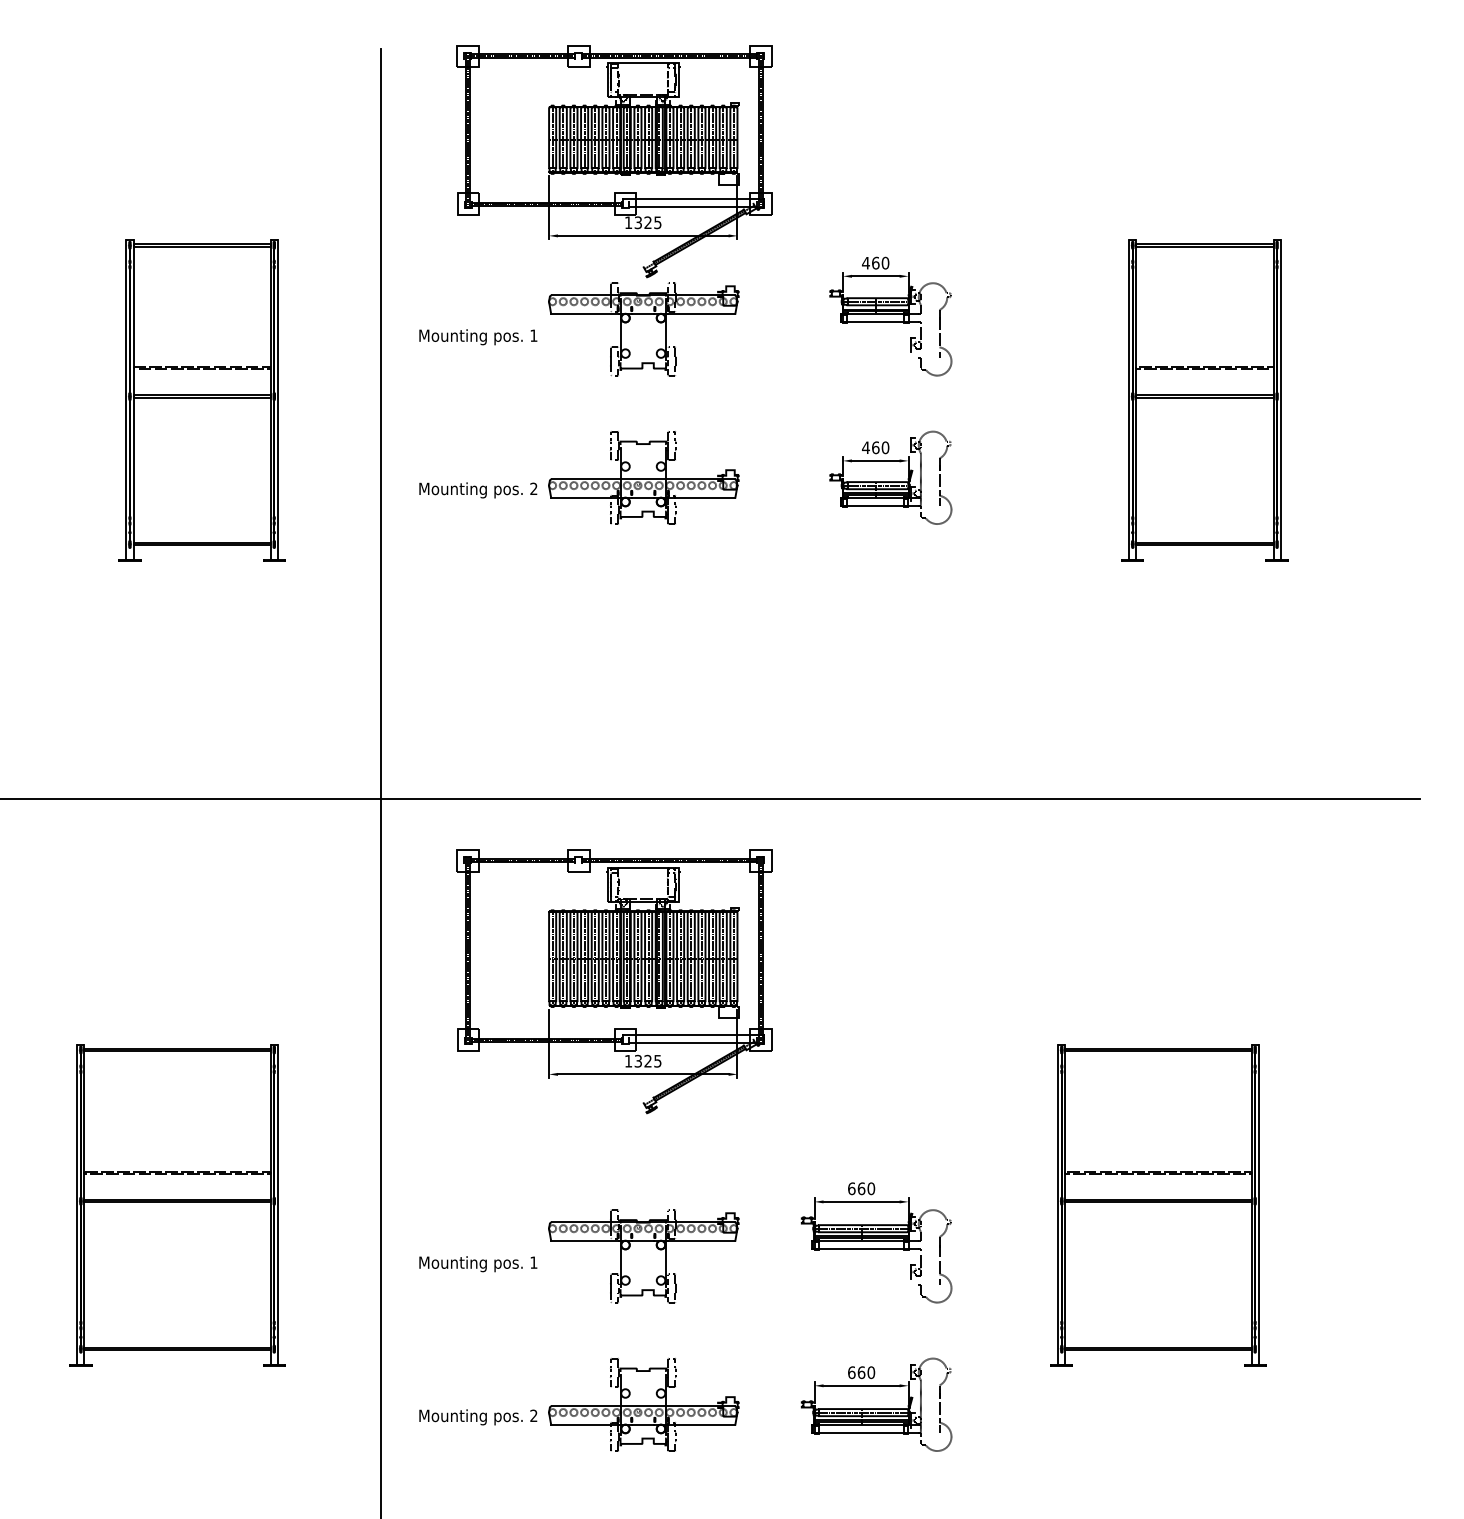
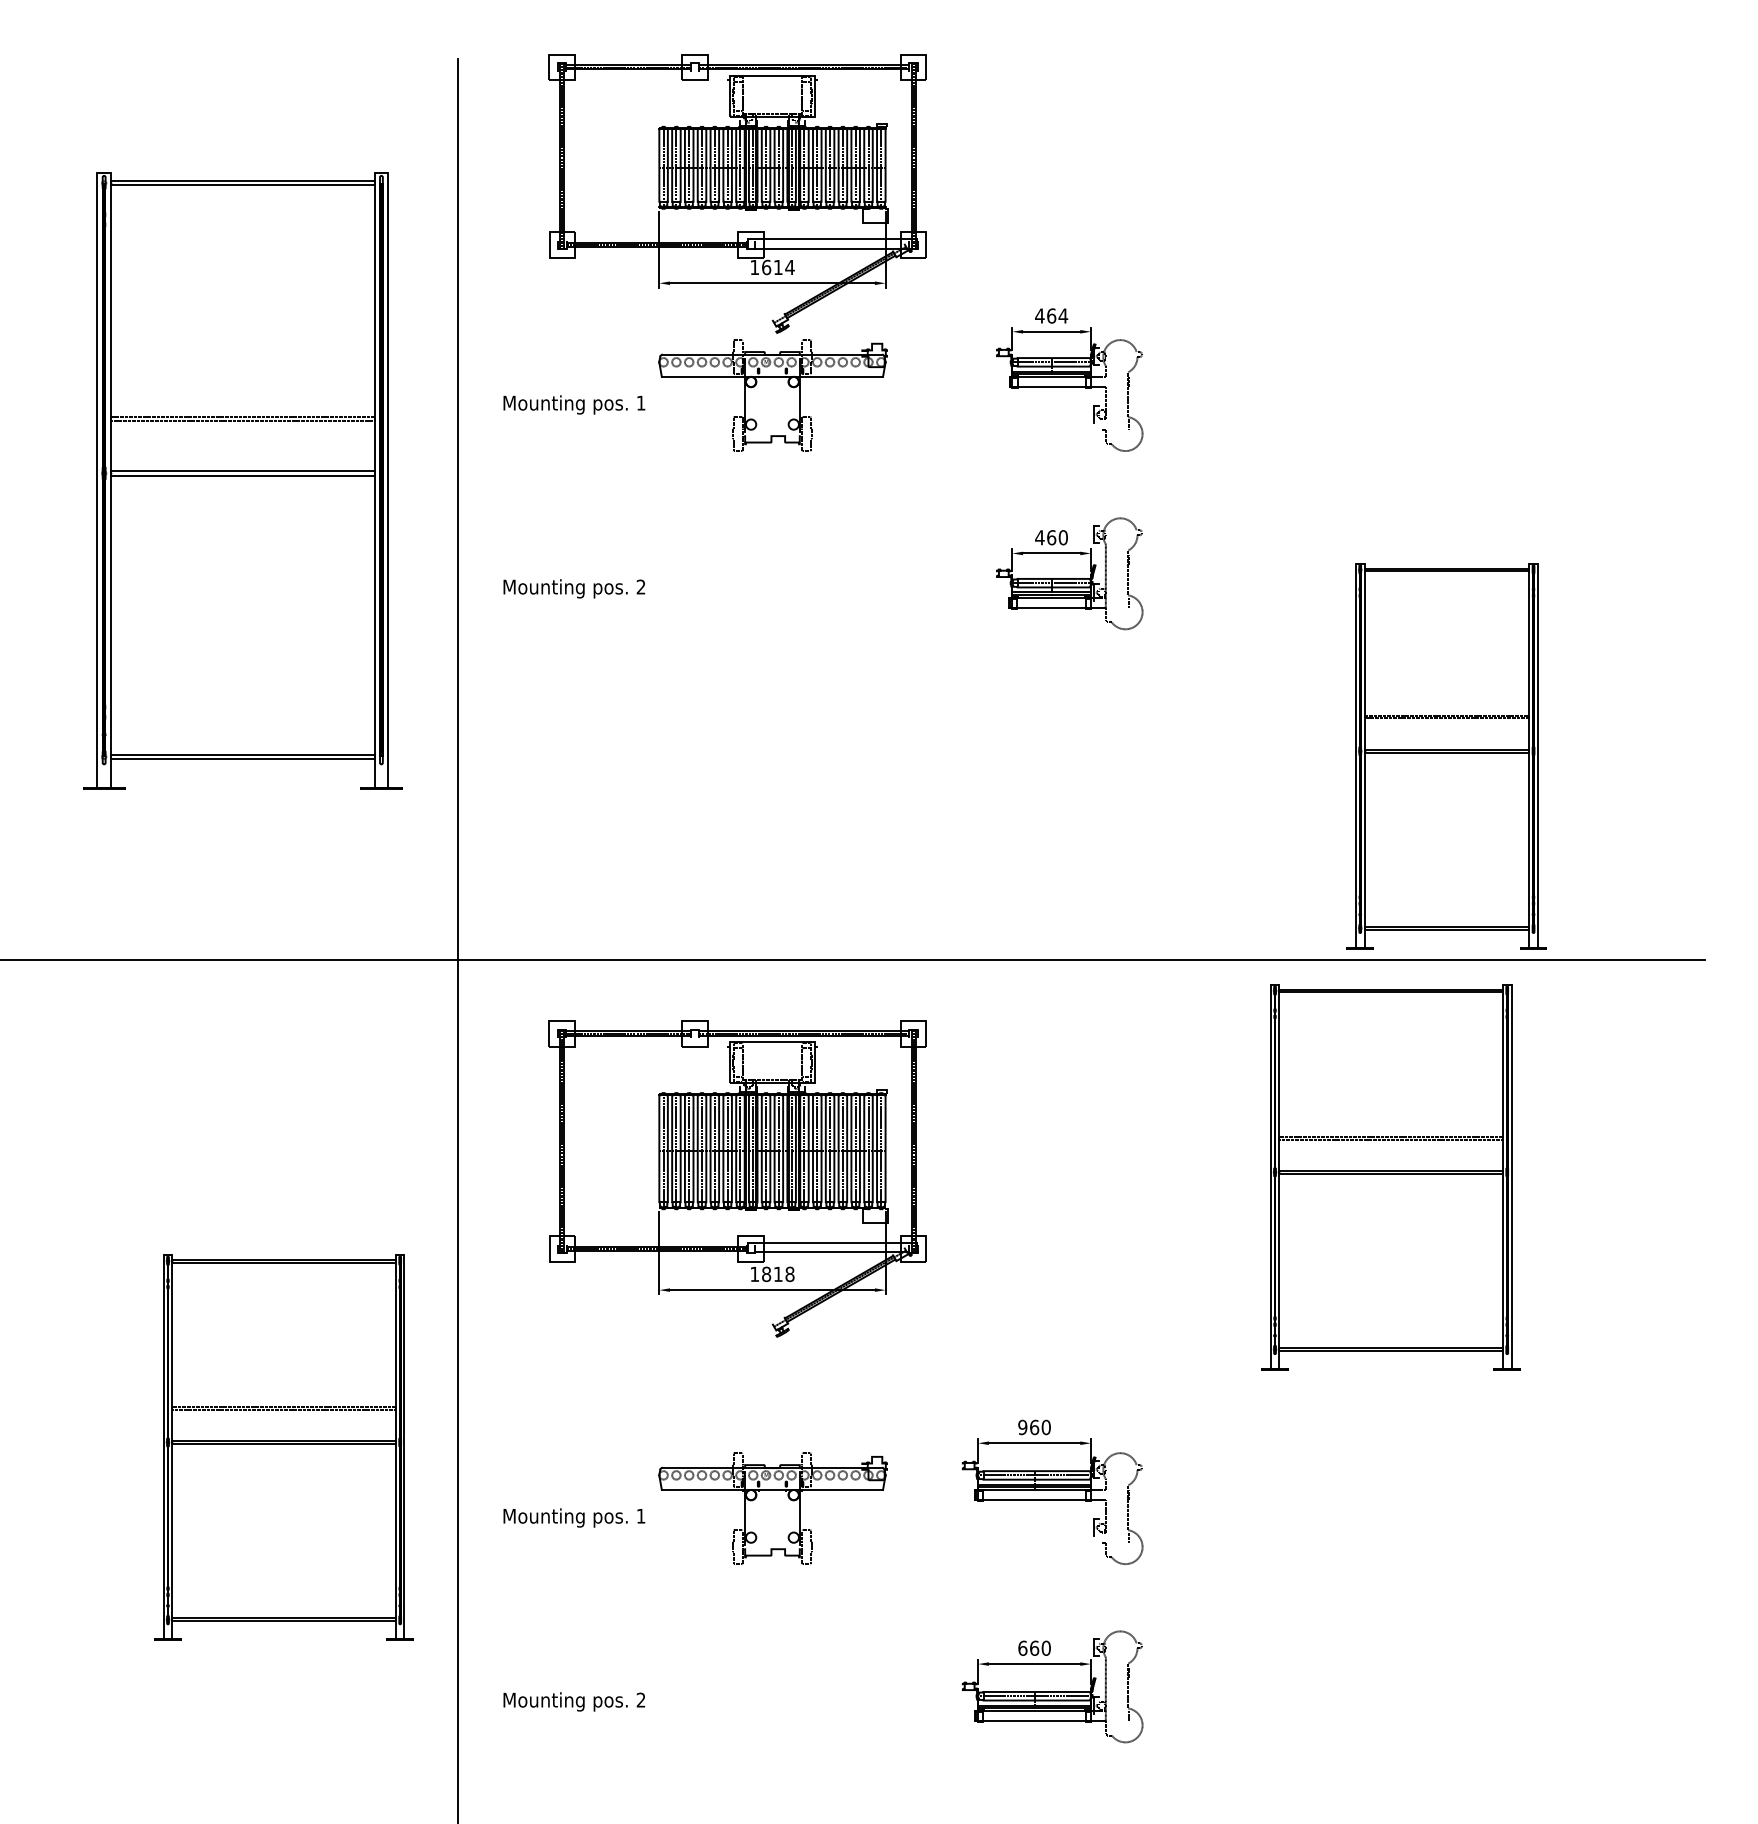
text: (647, 222) -> (777, 267), 1325 -> 1614
text: (885, 262) -> (1063, 315), 460 -> 464
part: (201, 400) -> (241, 480), size x1.6
part: (1204, 400) -> (1446, 755), moved
part: (643, 477) -> (772, 573), removed
text: (647, 1060) -> (777, 1273), 1325 -> 1818
text: (851, 1188) -> (1022, 1427), 660 -> 960
part: (177, 1205) -> (284, 1447), moved
part: (1158, 1205) -> (1391, 1177), moved
part: (643, 1404) -> (772, 1686), removed

